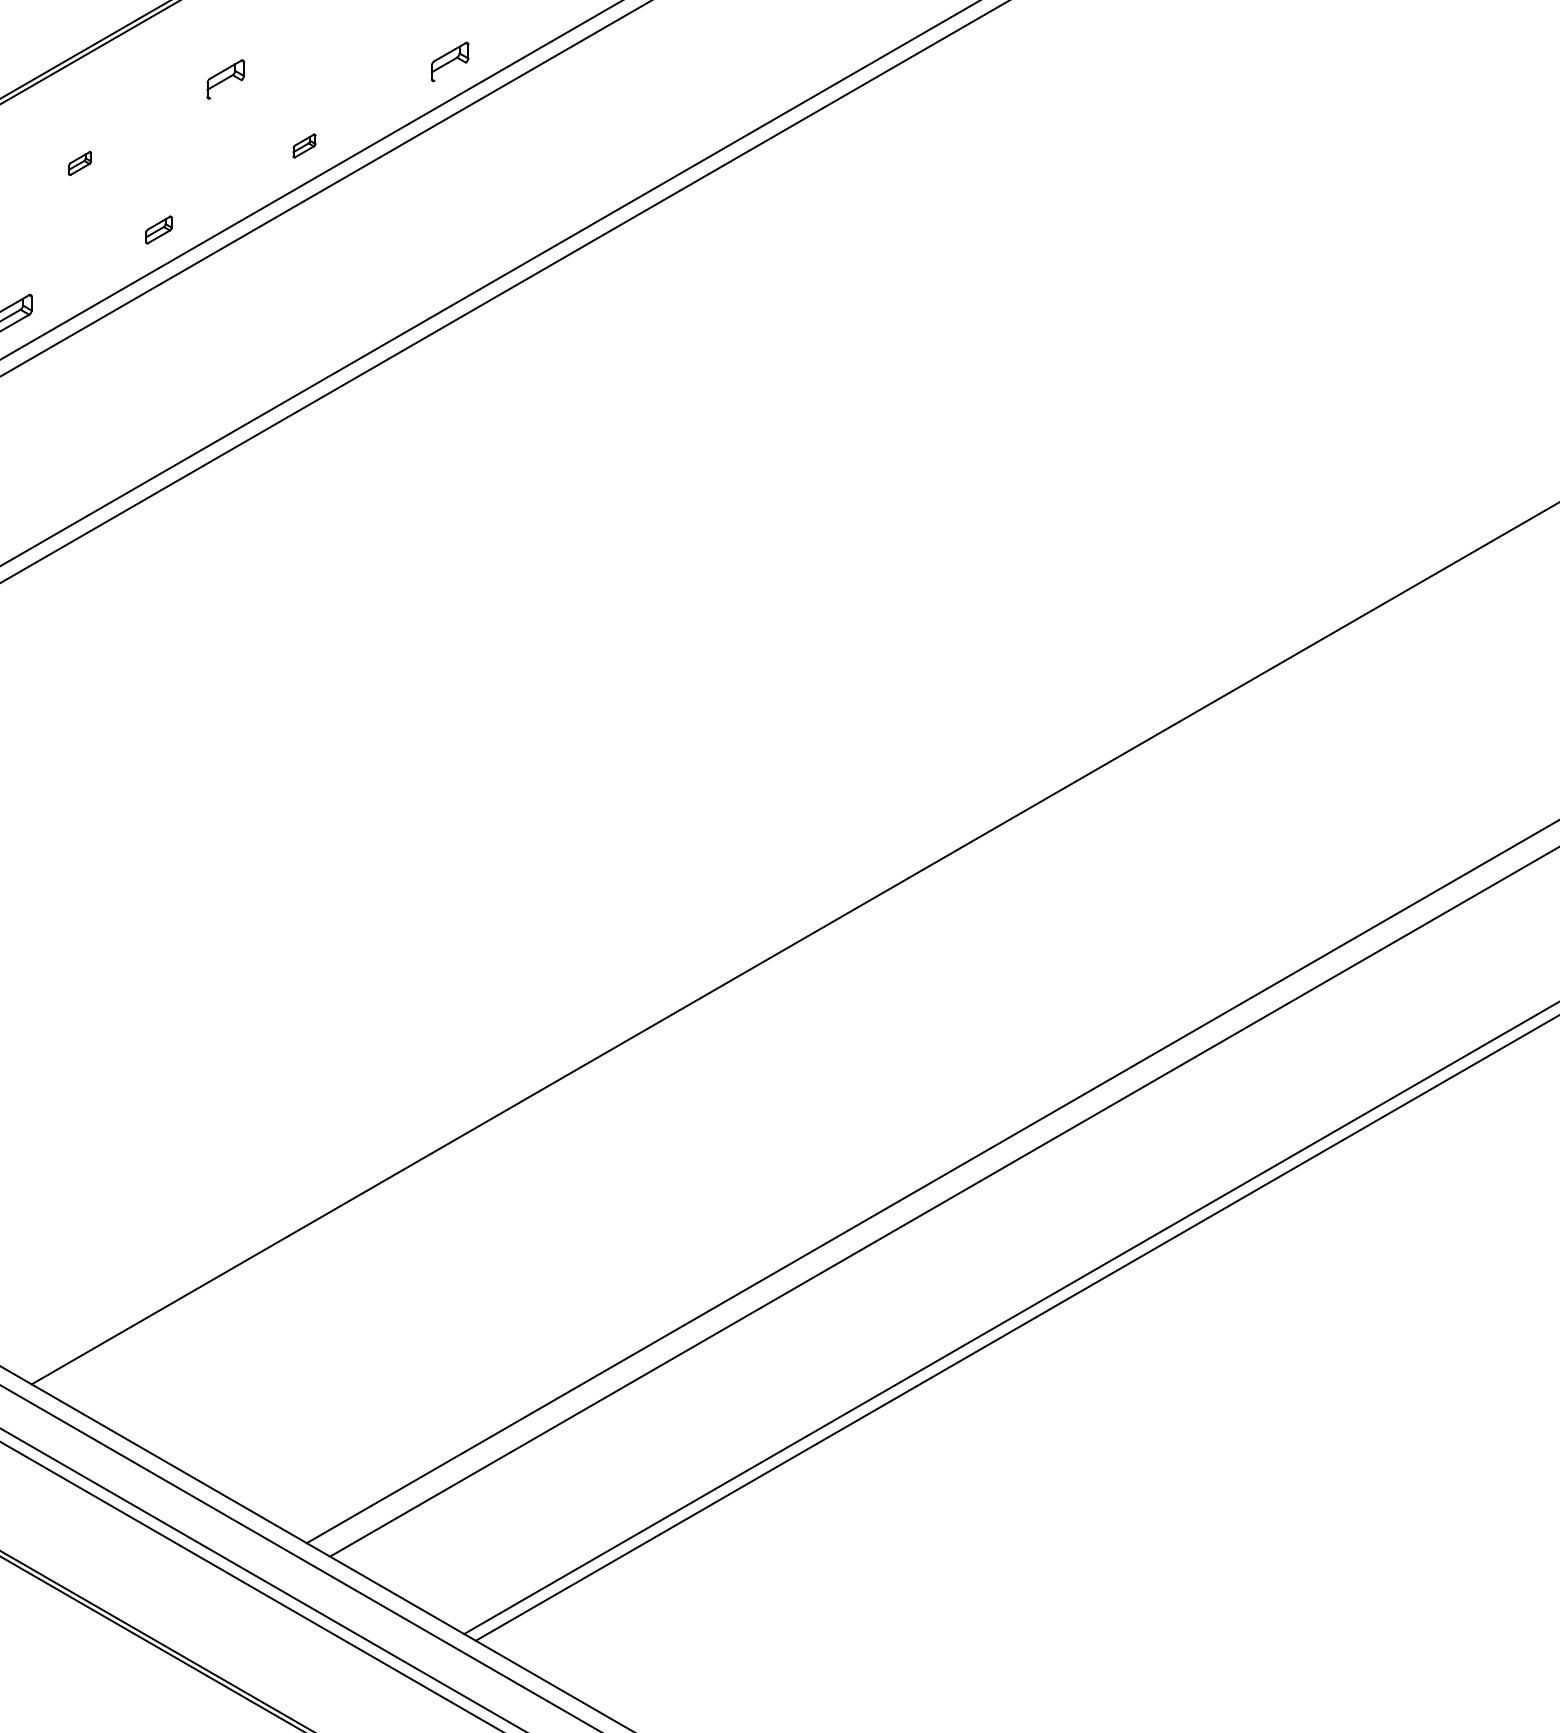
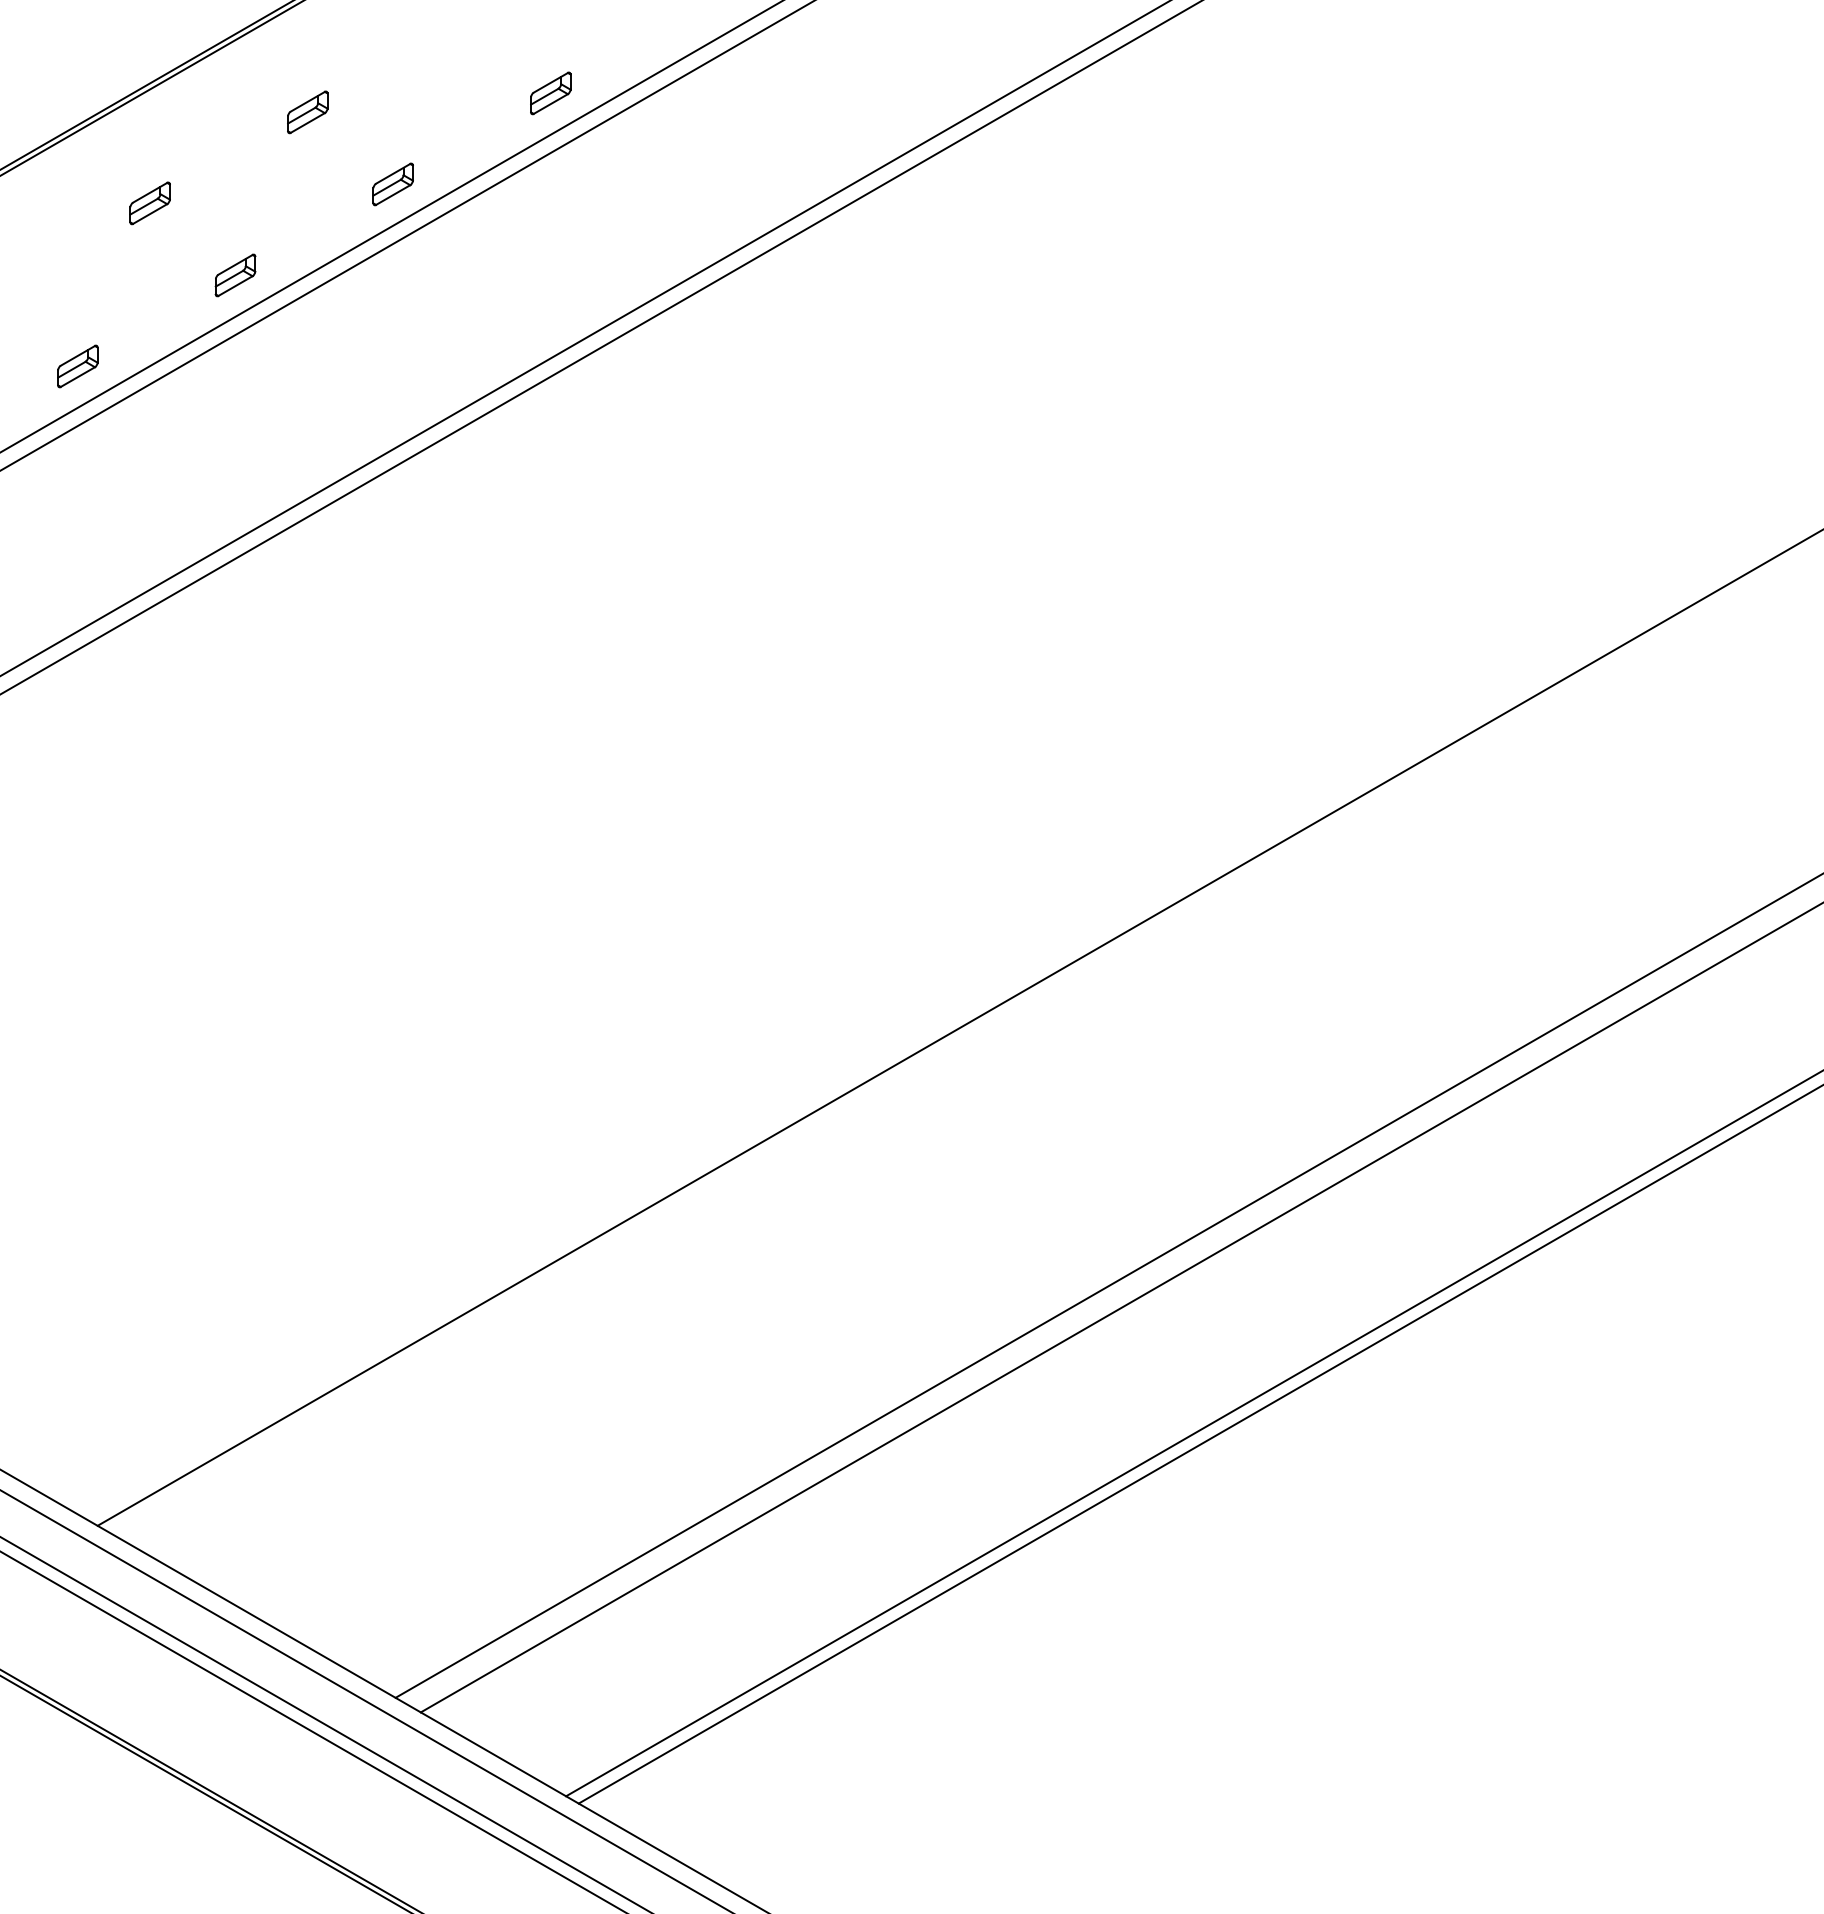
line: (449, 71) -> (550, 103), added
line: (225, 88) -> (307, 122), added
part: (303, 146) -> (392, 184), size x1.67
part: (79, 163) -> (149, 203), size x1.67
part: (158, 230) -> (235, 275), size x1.43

